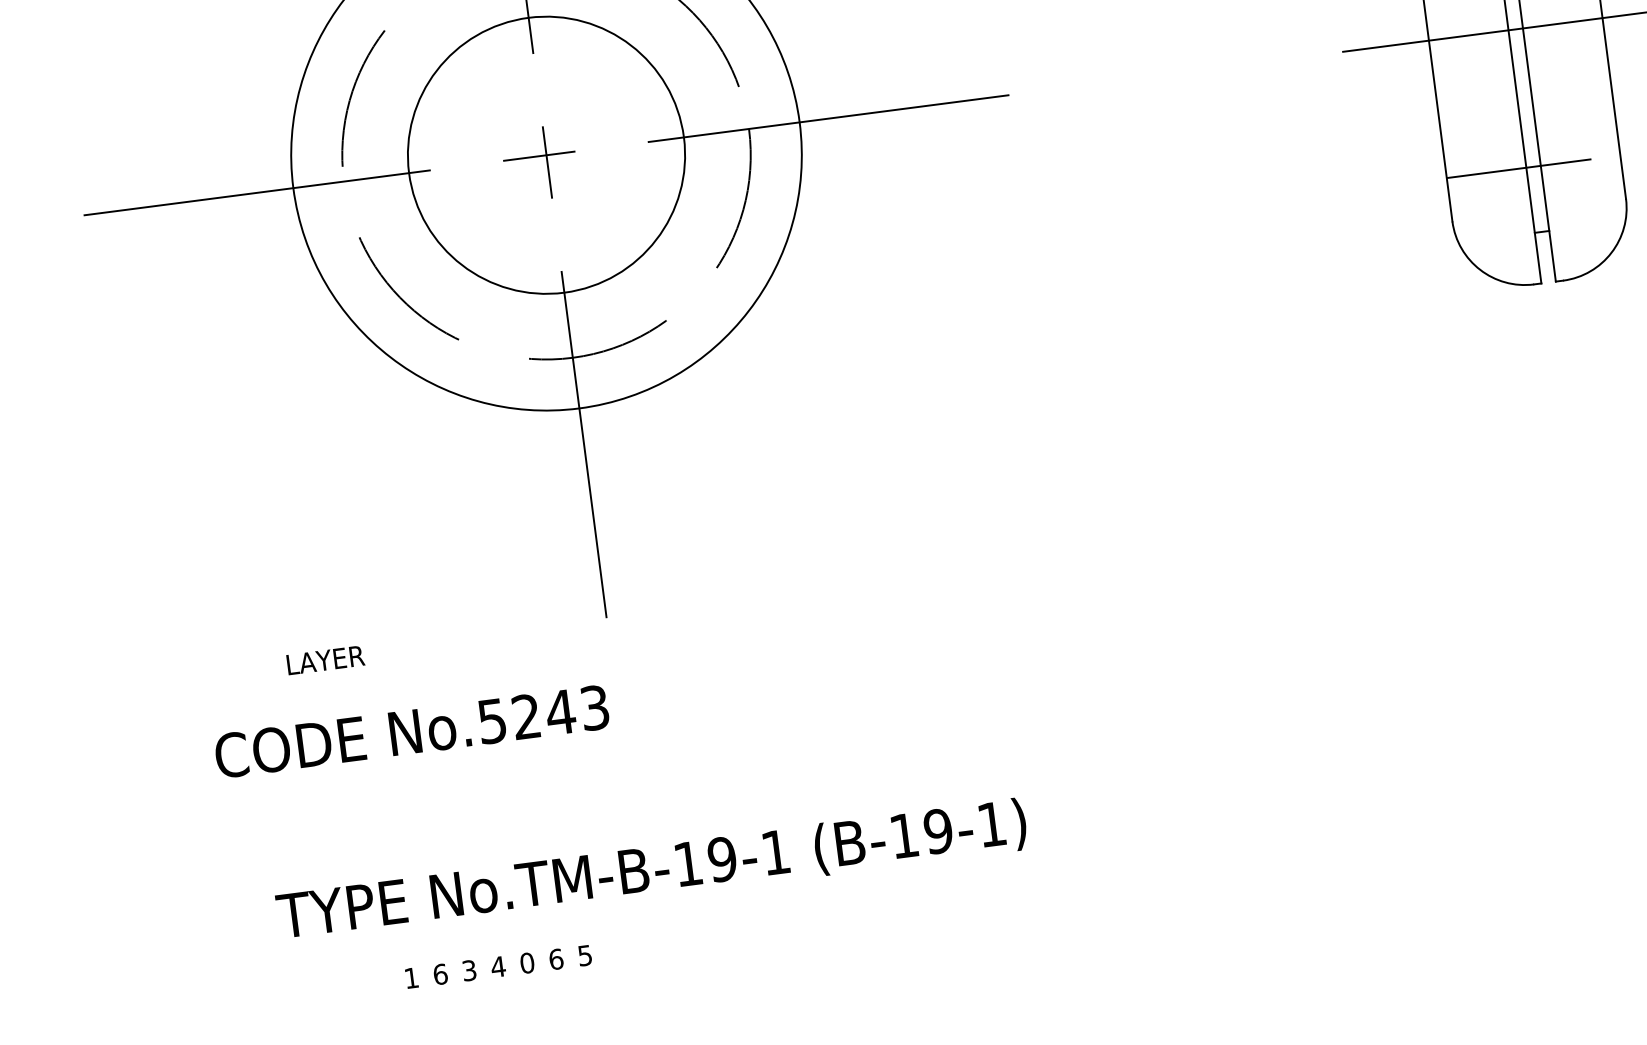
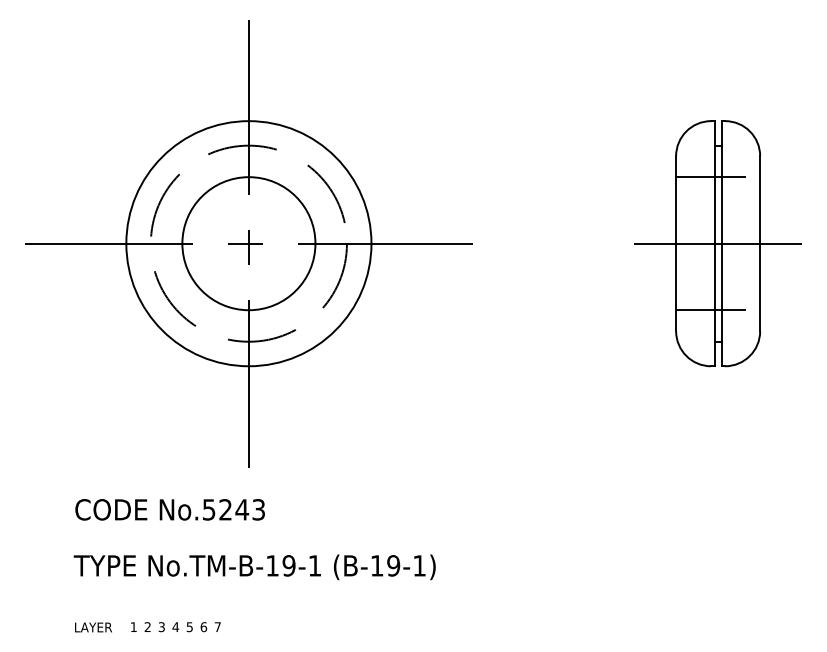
text: (325, 660) -> (93, 627), moved
text: (410, 731) -> (169, 509), moved
text: (651, 872) -> (254, 567), moved
text: (584, 956) -> (217, 627), 5 -> 7
text: (526, 963) -> (189, 627), 0 -> 5
text: (439, 975) -> (147, 627), 6 -> 2

